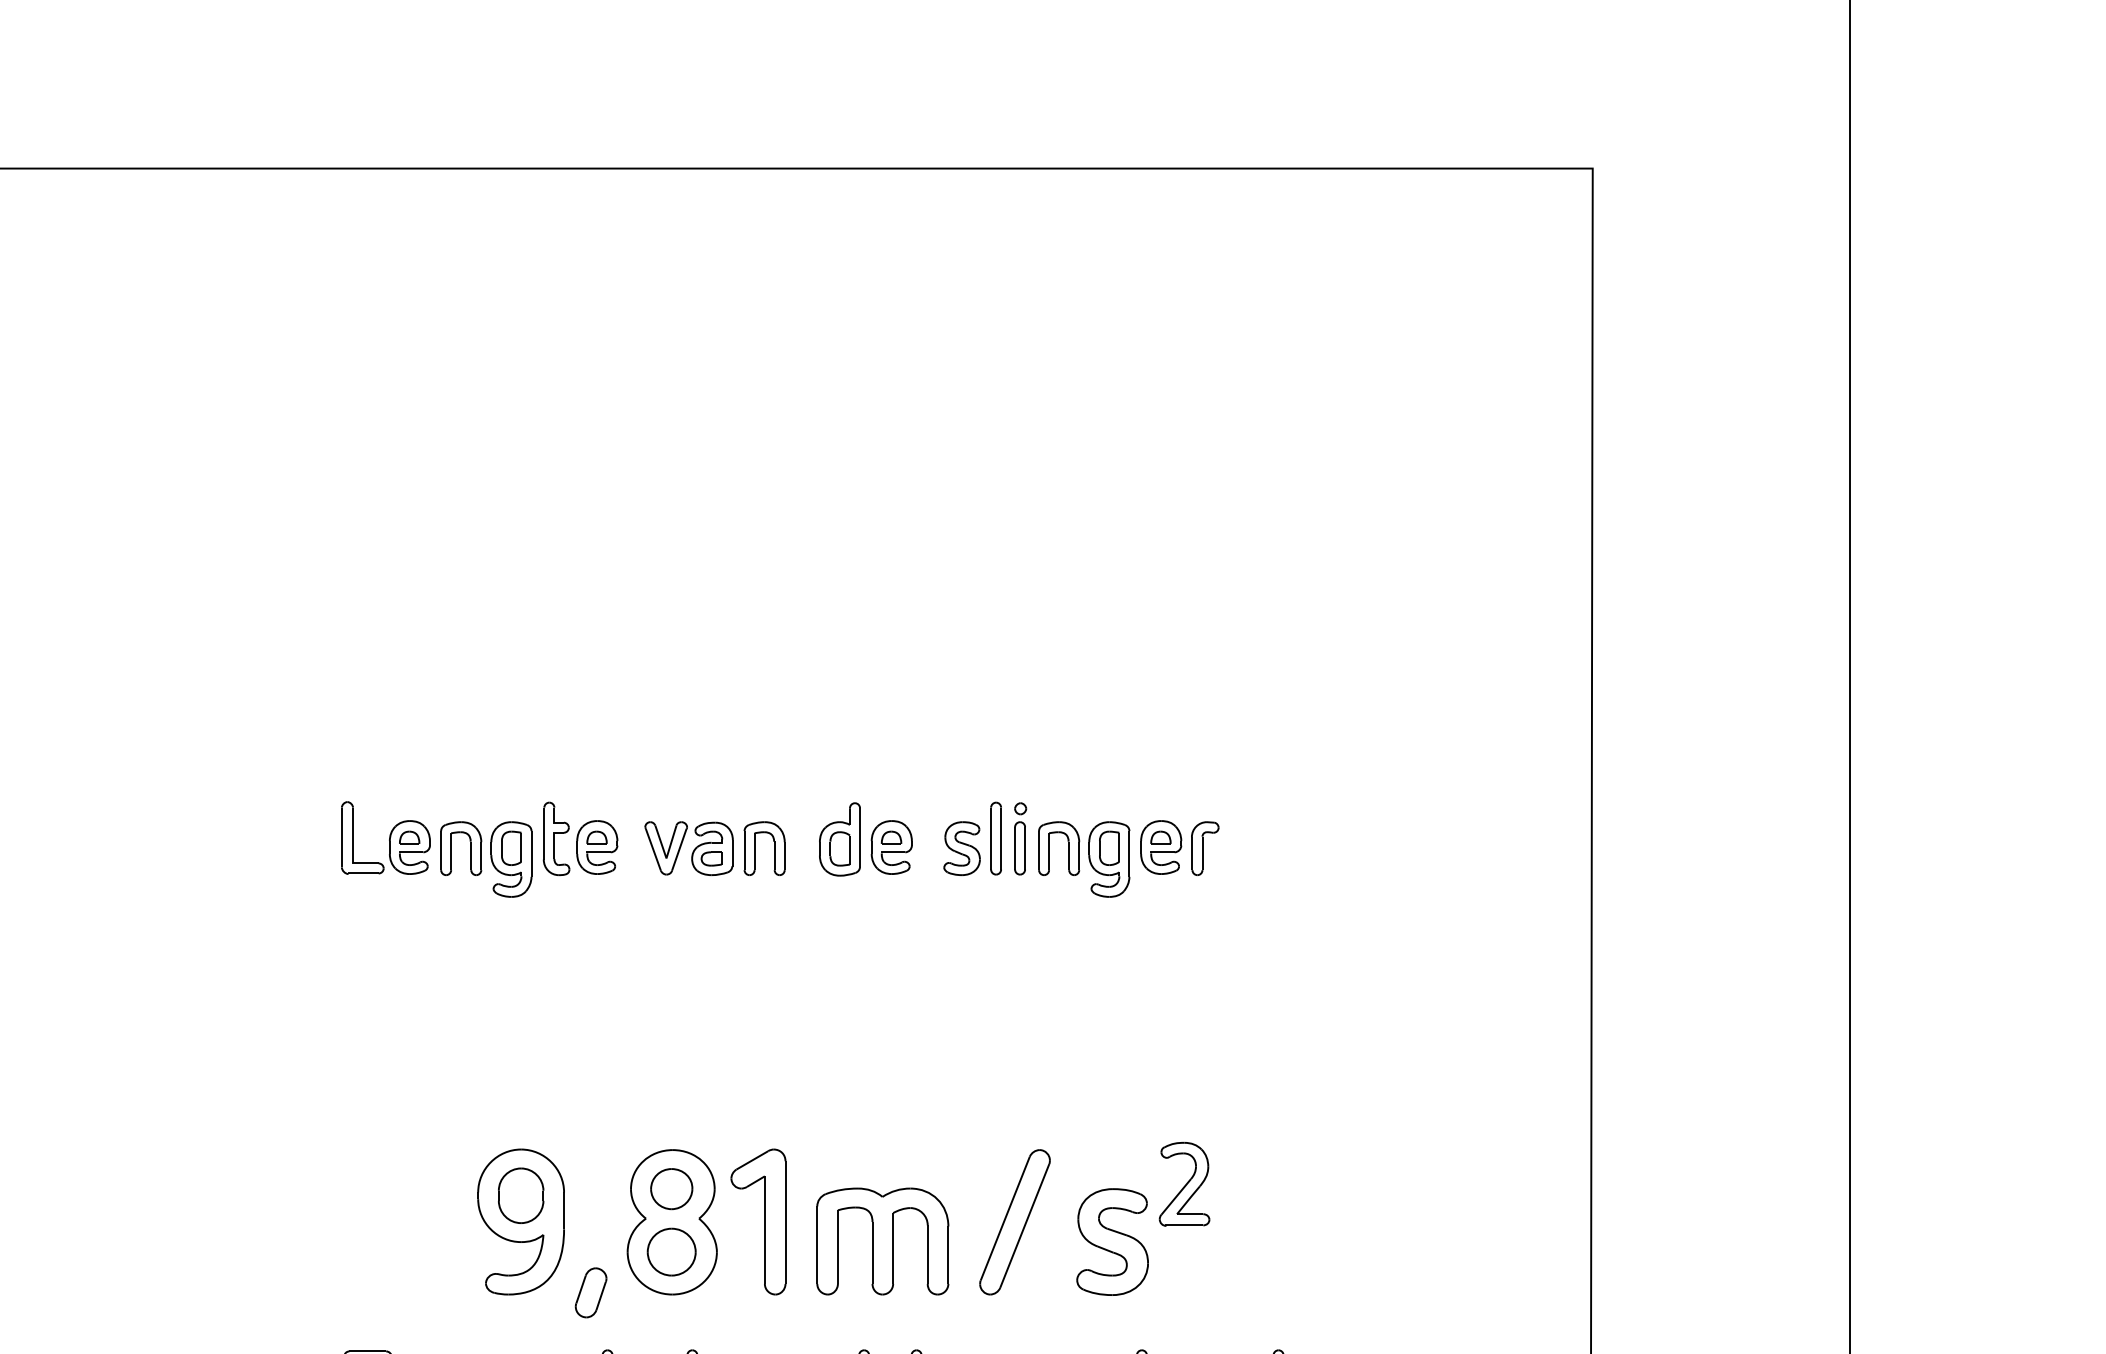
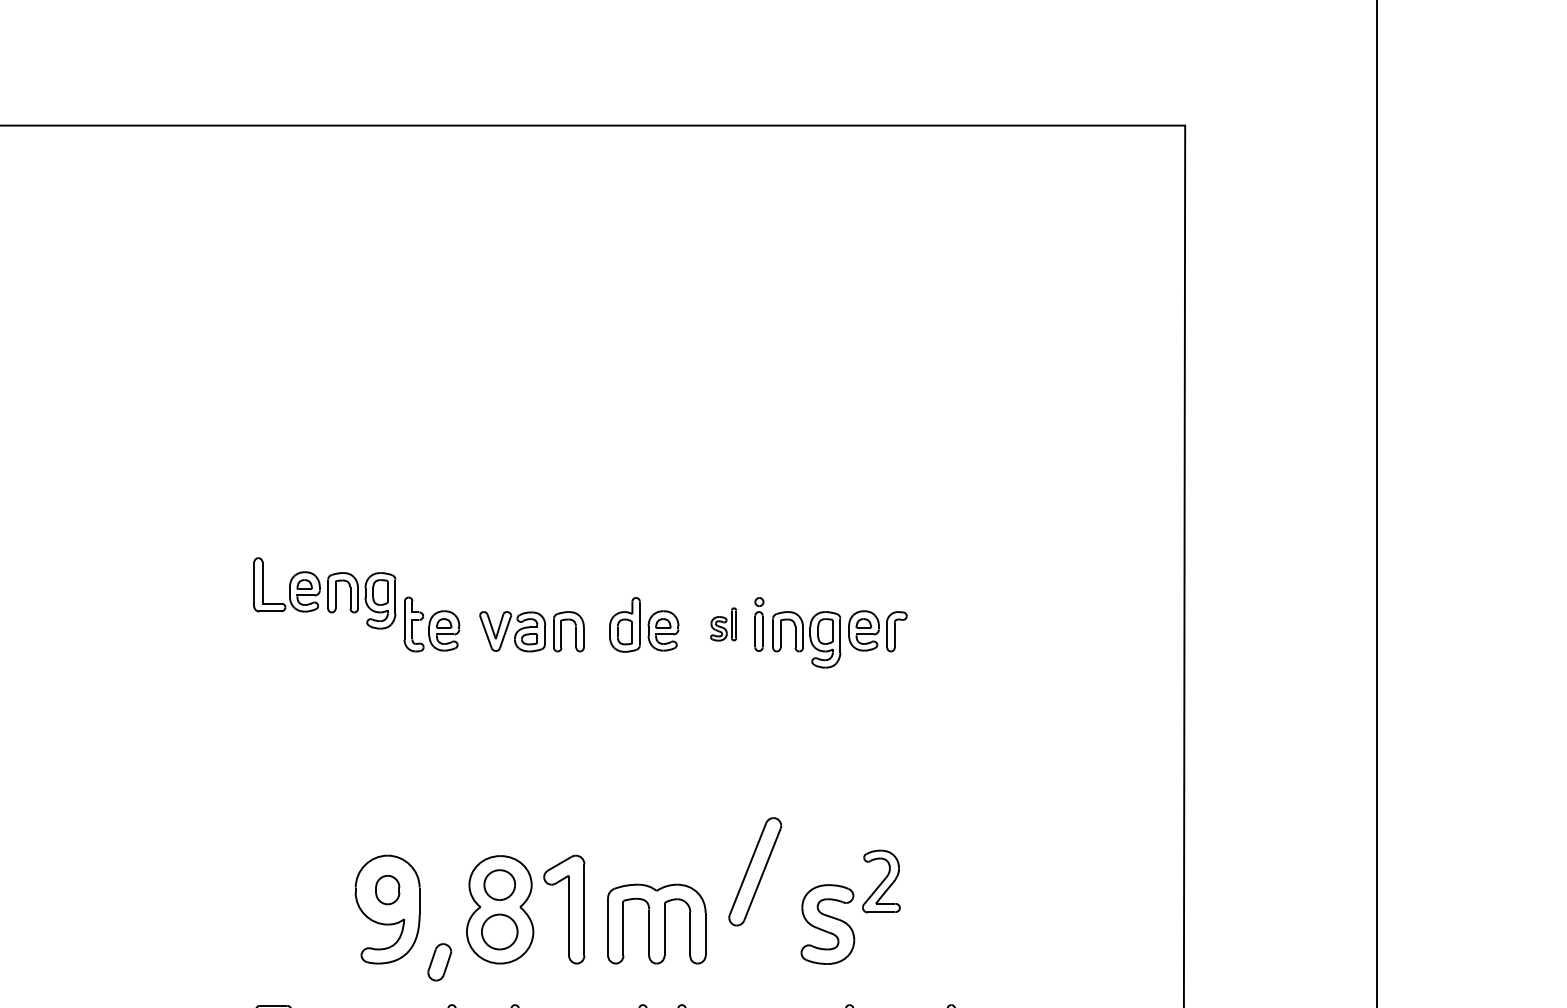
part: (972, 838) -> (723, 624), size x0.6
part: (436, 849) -> (324, 593), moved
part: (520, 1194) -> (387, 889), size x0.7
part: (1015, 1221) -> (755, 871), moved

